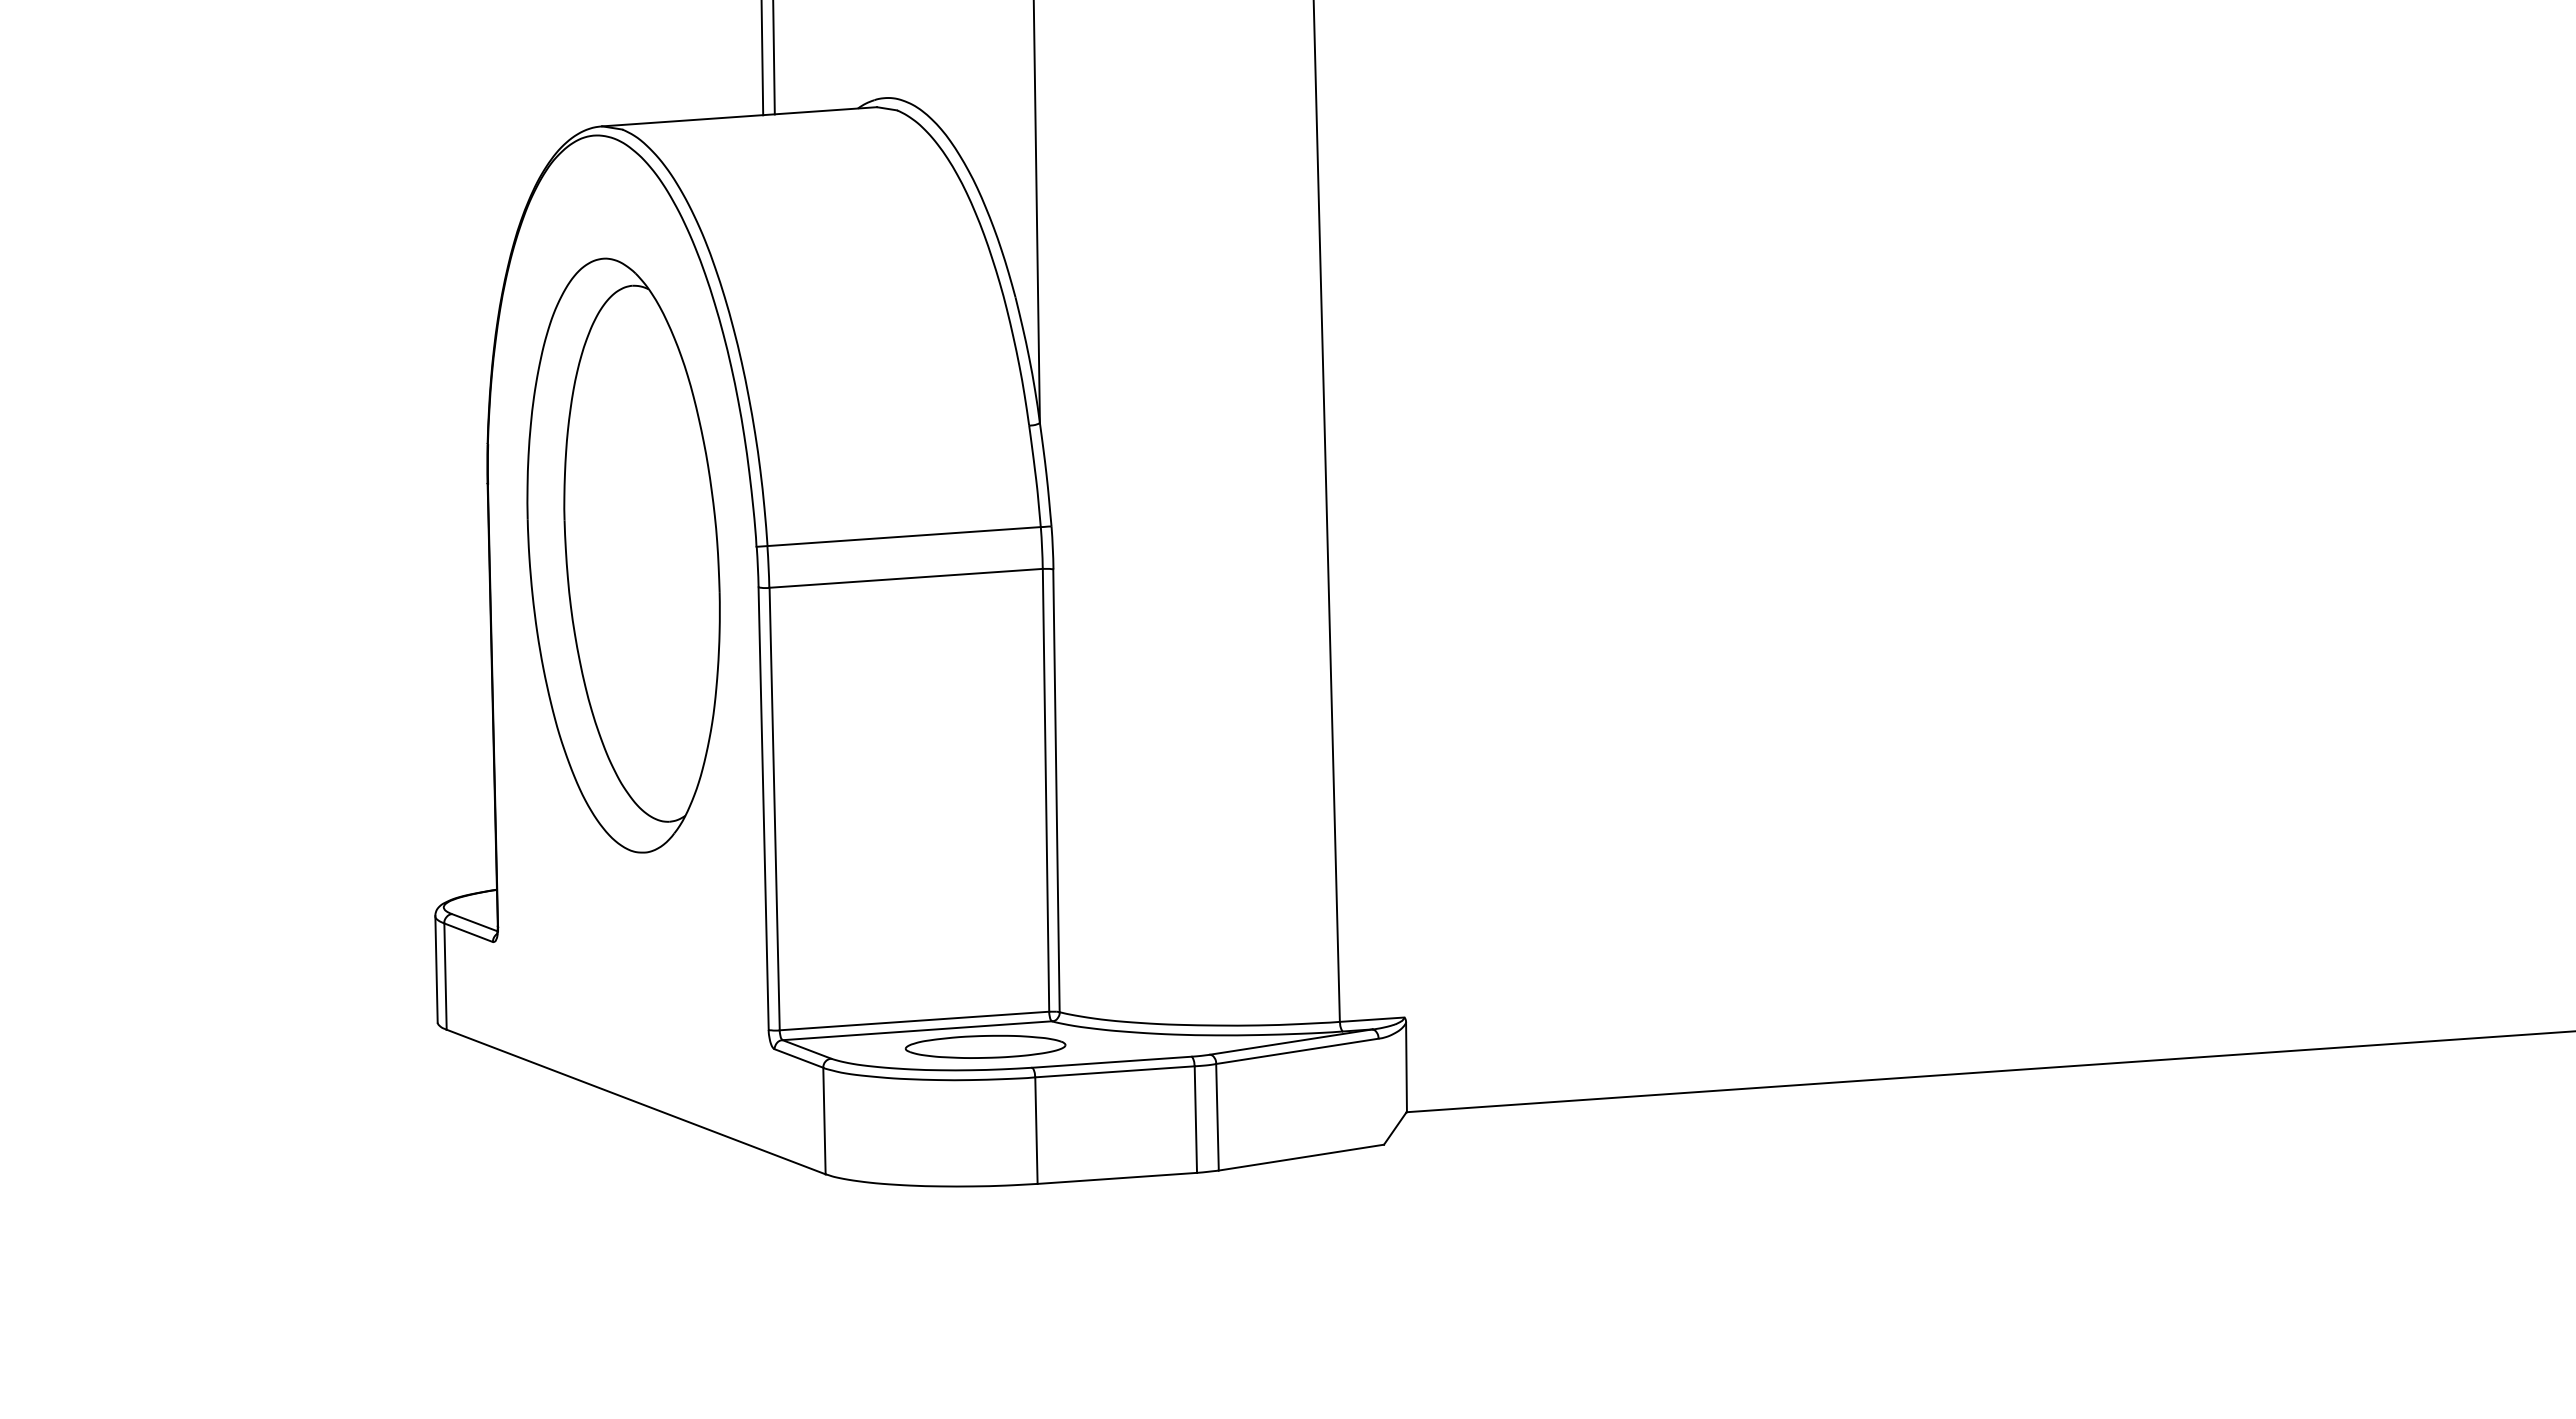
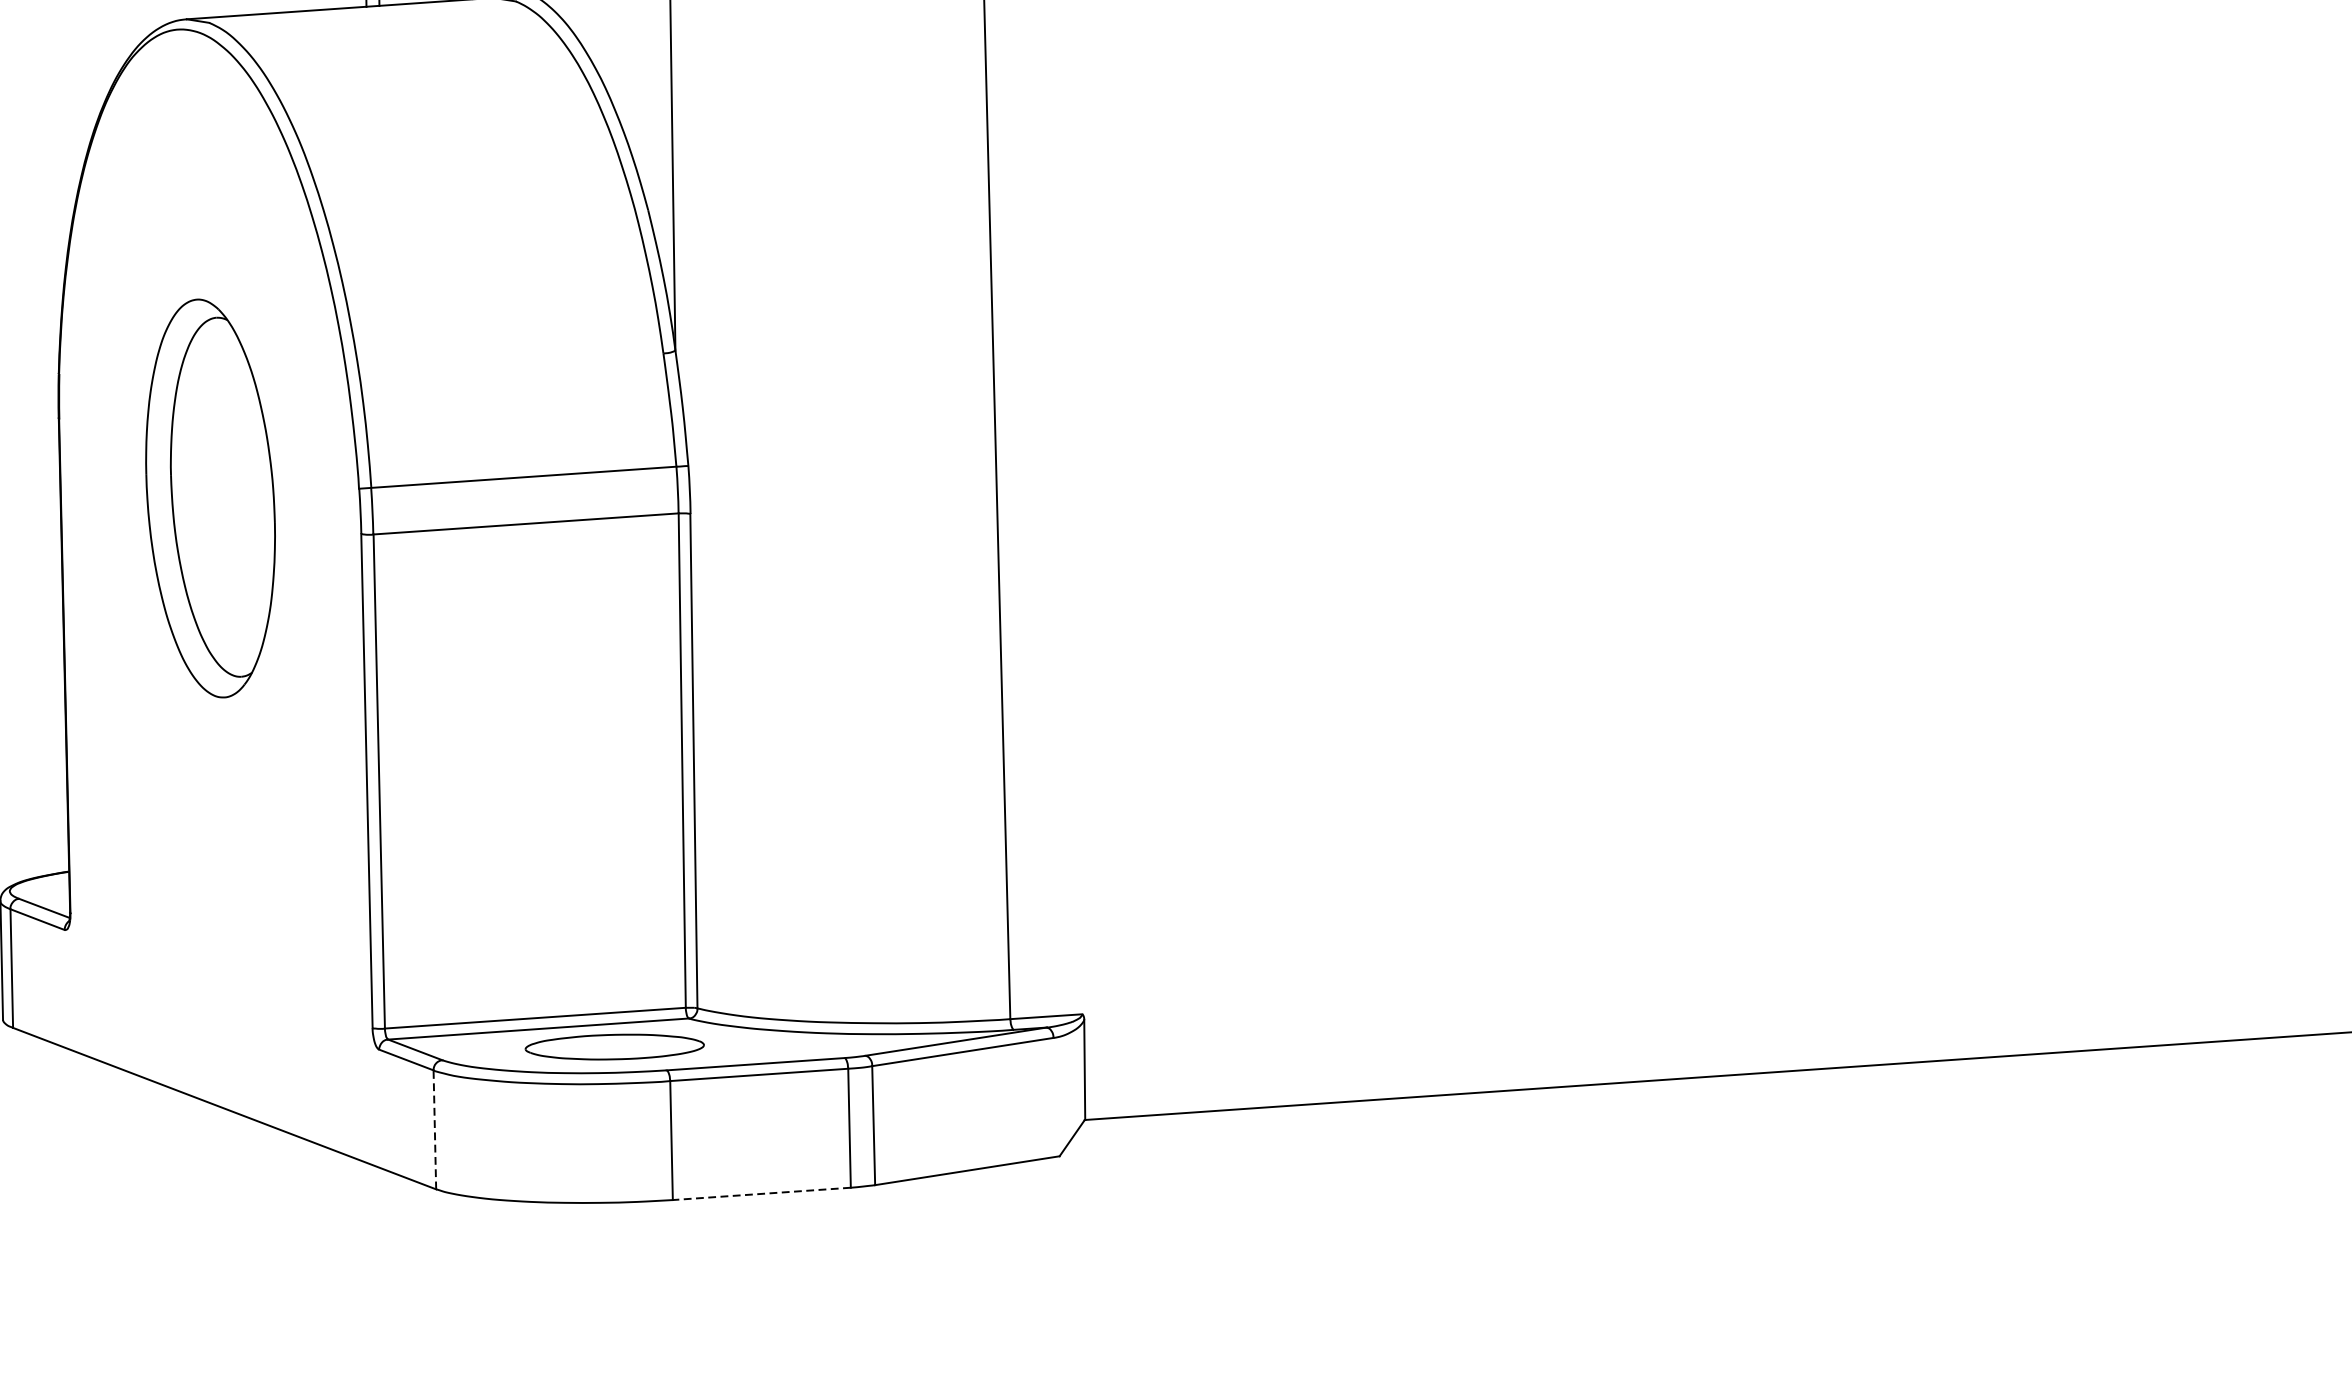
part: (623, 555) -> (210, 498), size x0.6
line: (824, 1120) -> (434, 1129), solid -> dashed
line: (1117, 1178) -> (762, 1194), solid -> dashed

